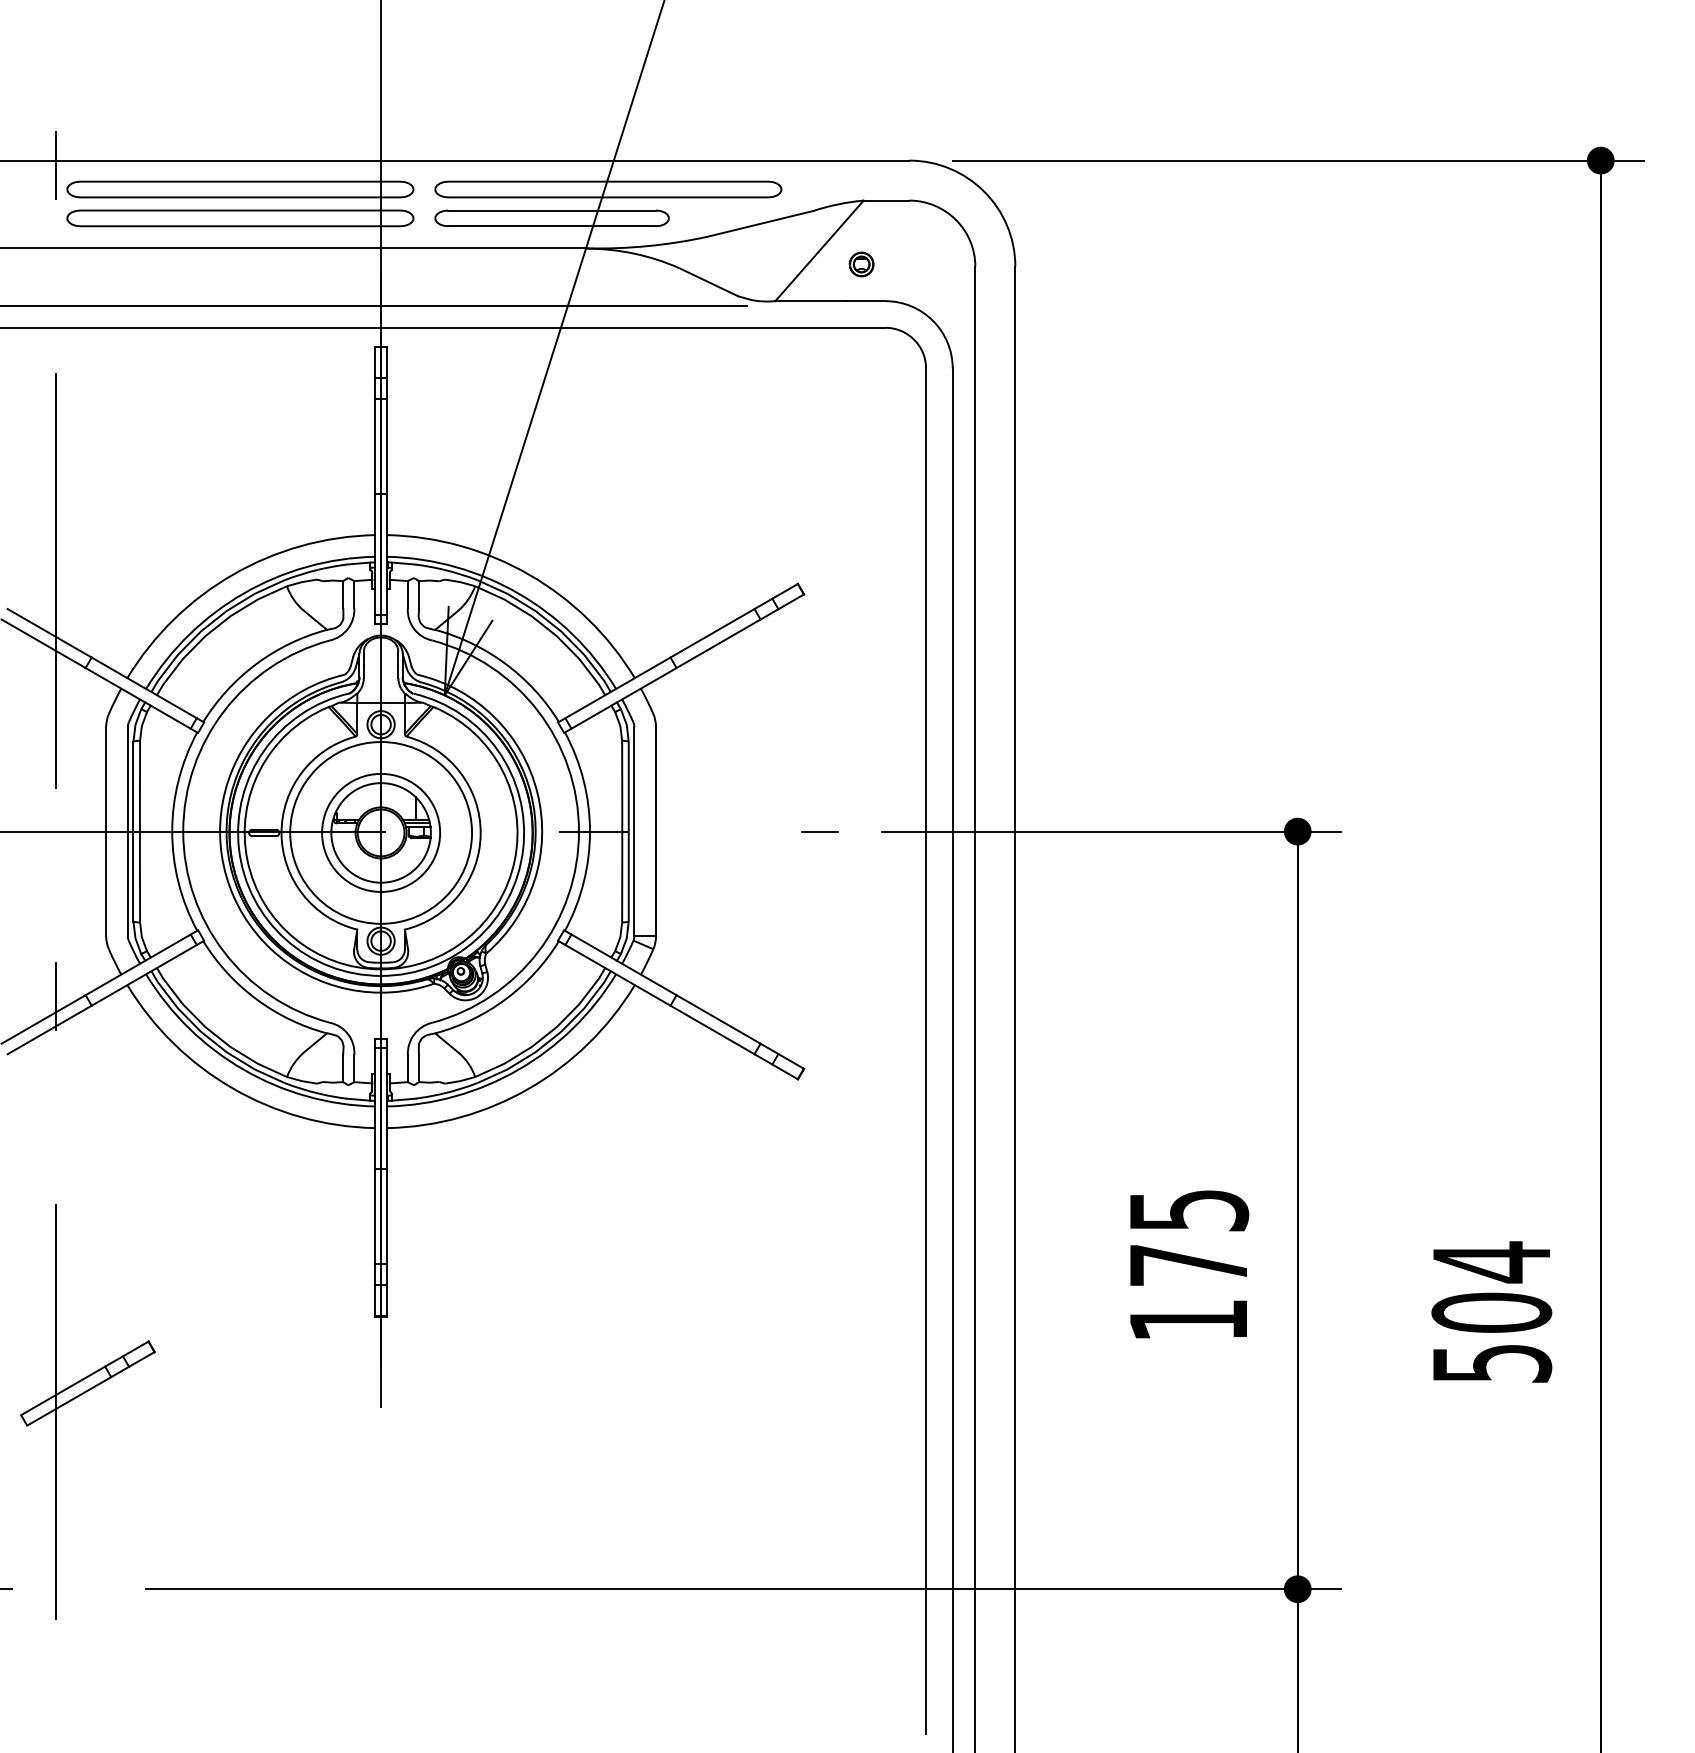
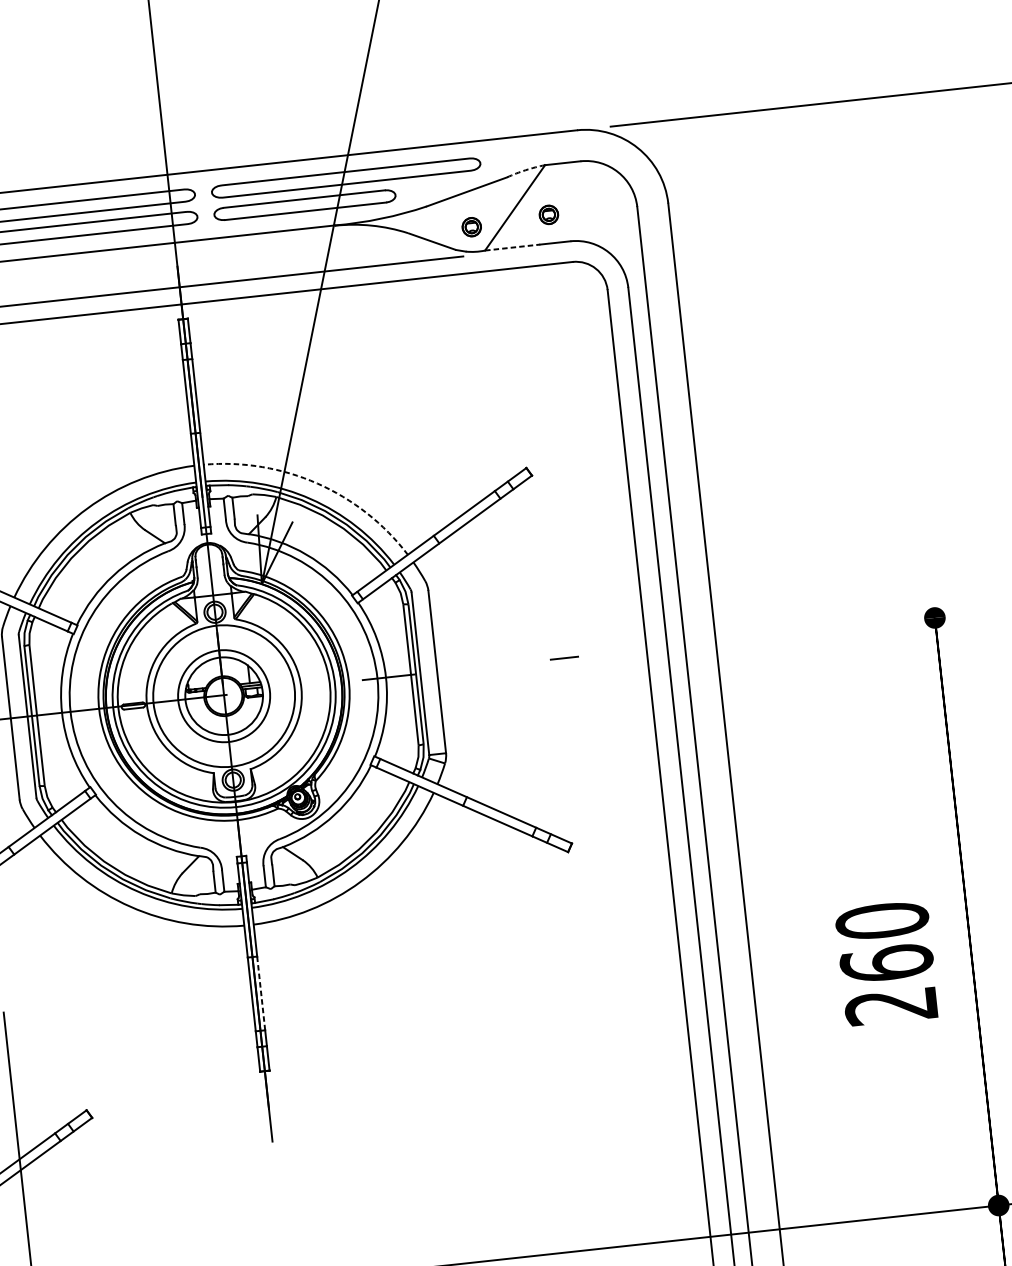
arc: (838, 204) -> (525, 170), solid -> dashed
part: (761, 269) -> (471, 227), added
line: (810, 301) -> (512, 247), solid -> dashed
arc: (529, 574) -> (317, 483), solid -> dashed
line: (1111, 831) -> (790, 633), removed
line: (387, 1216) -> (261, 993), solid -> dashed
text: (1188, 1264) -> (886, 962), 175 -> 260

